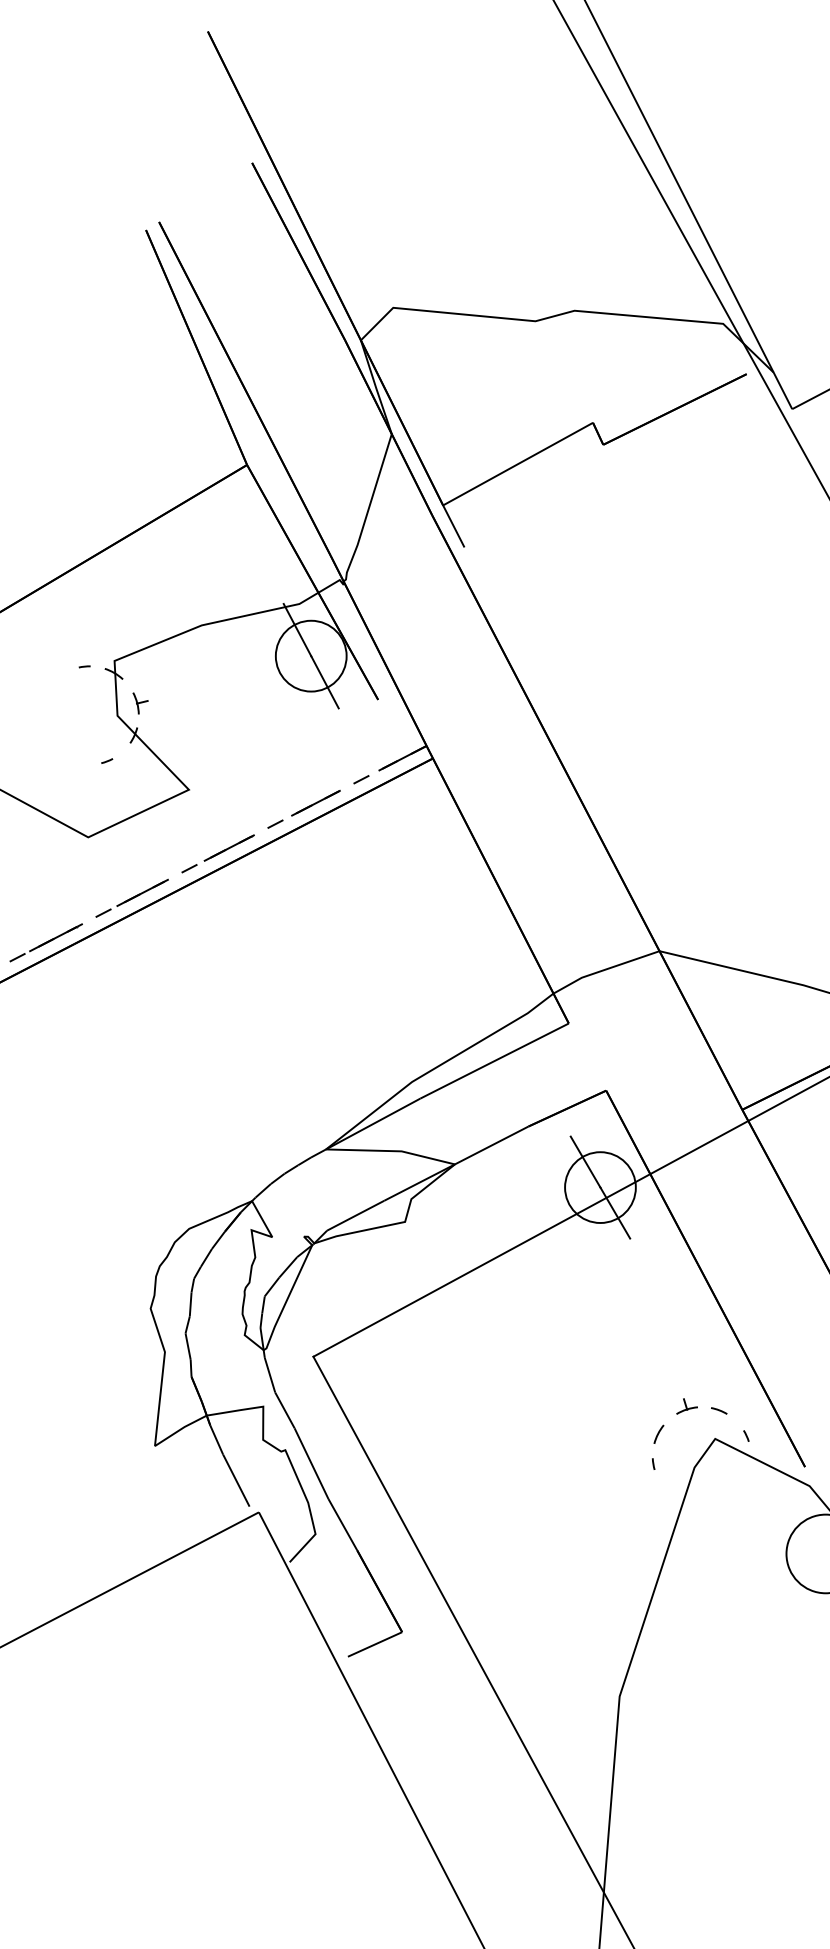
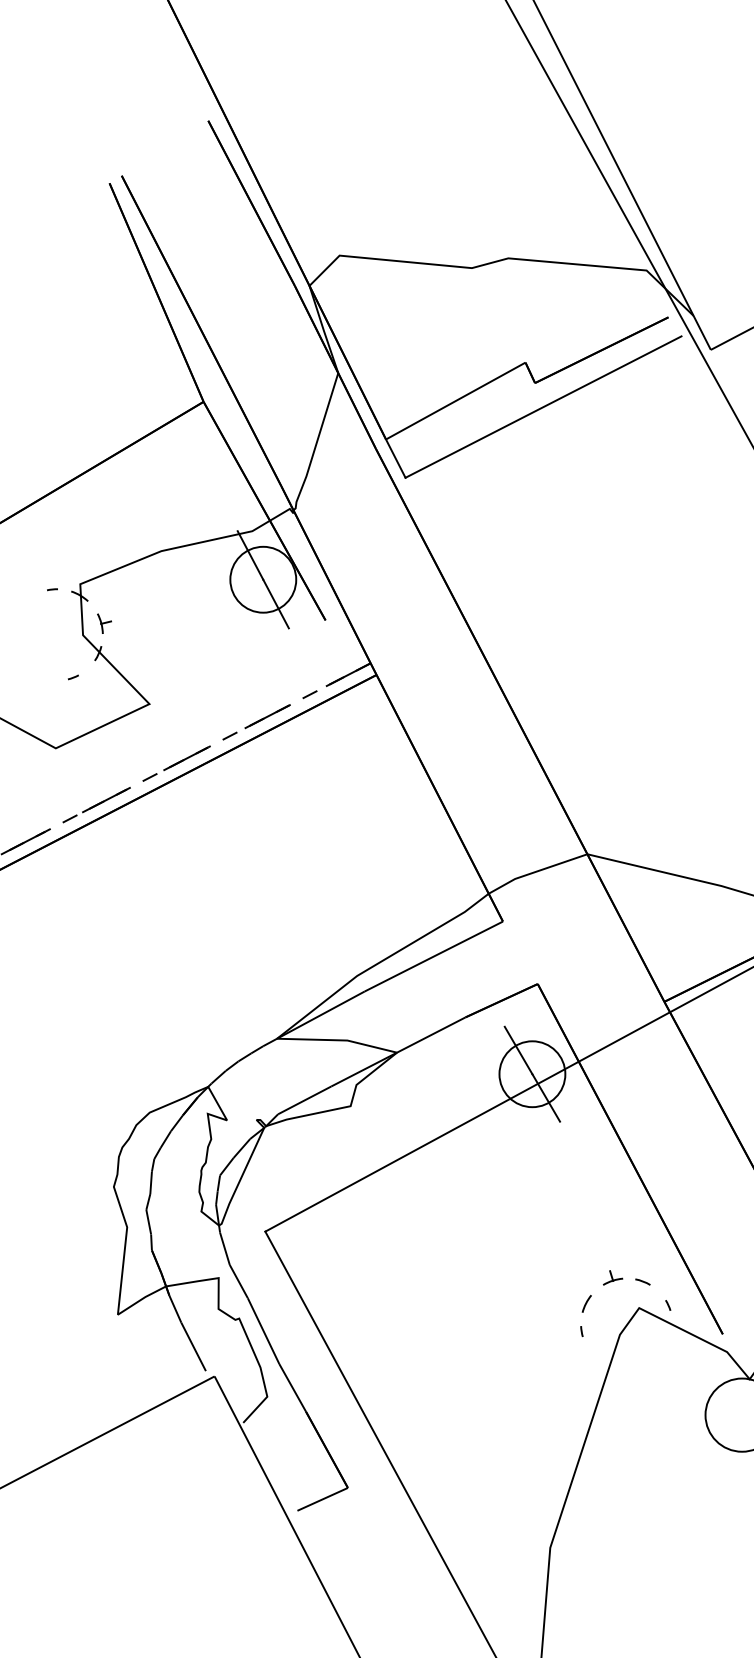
line: (612, 470) -> (543, 406), added

